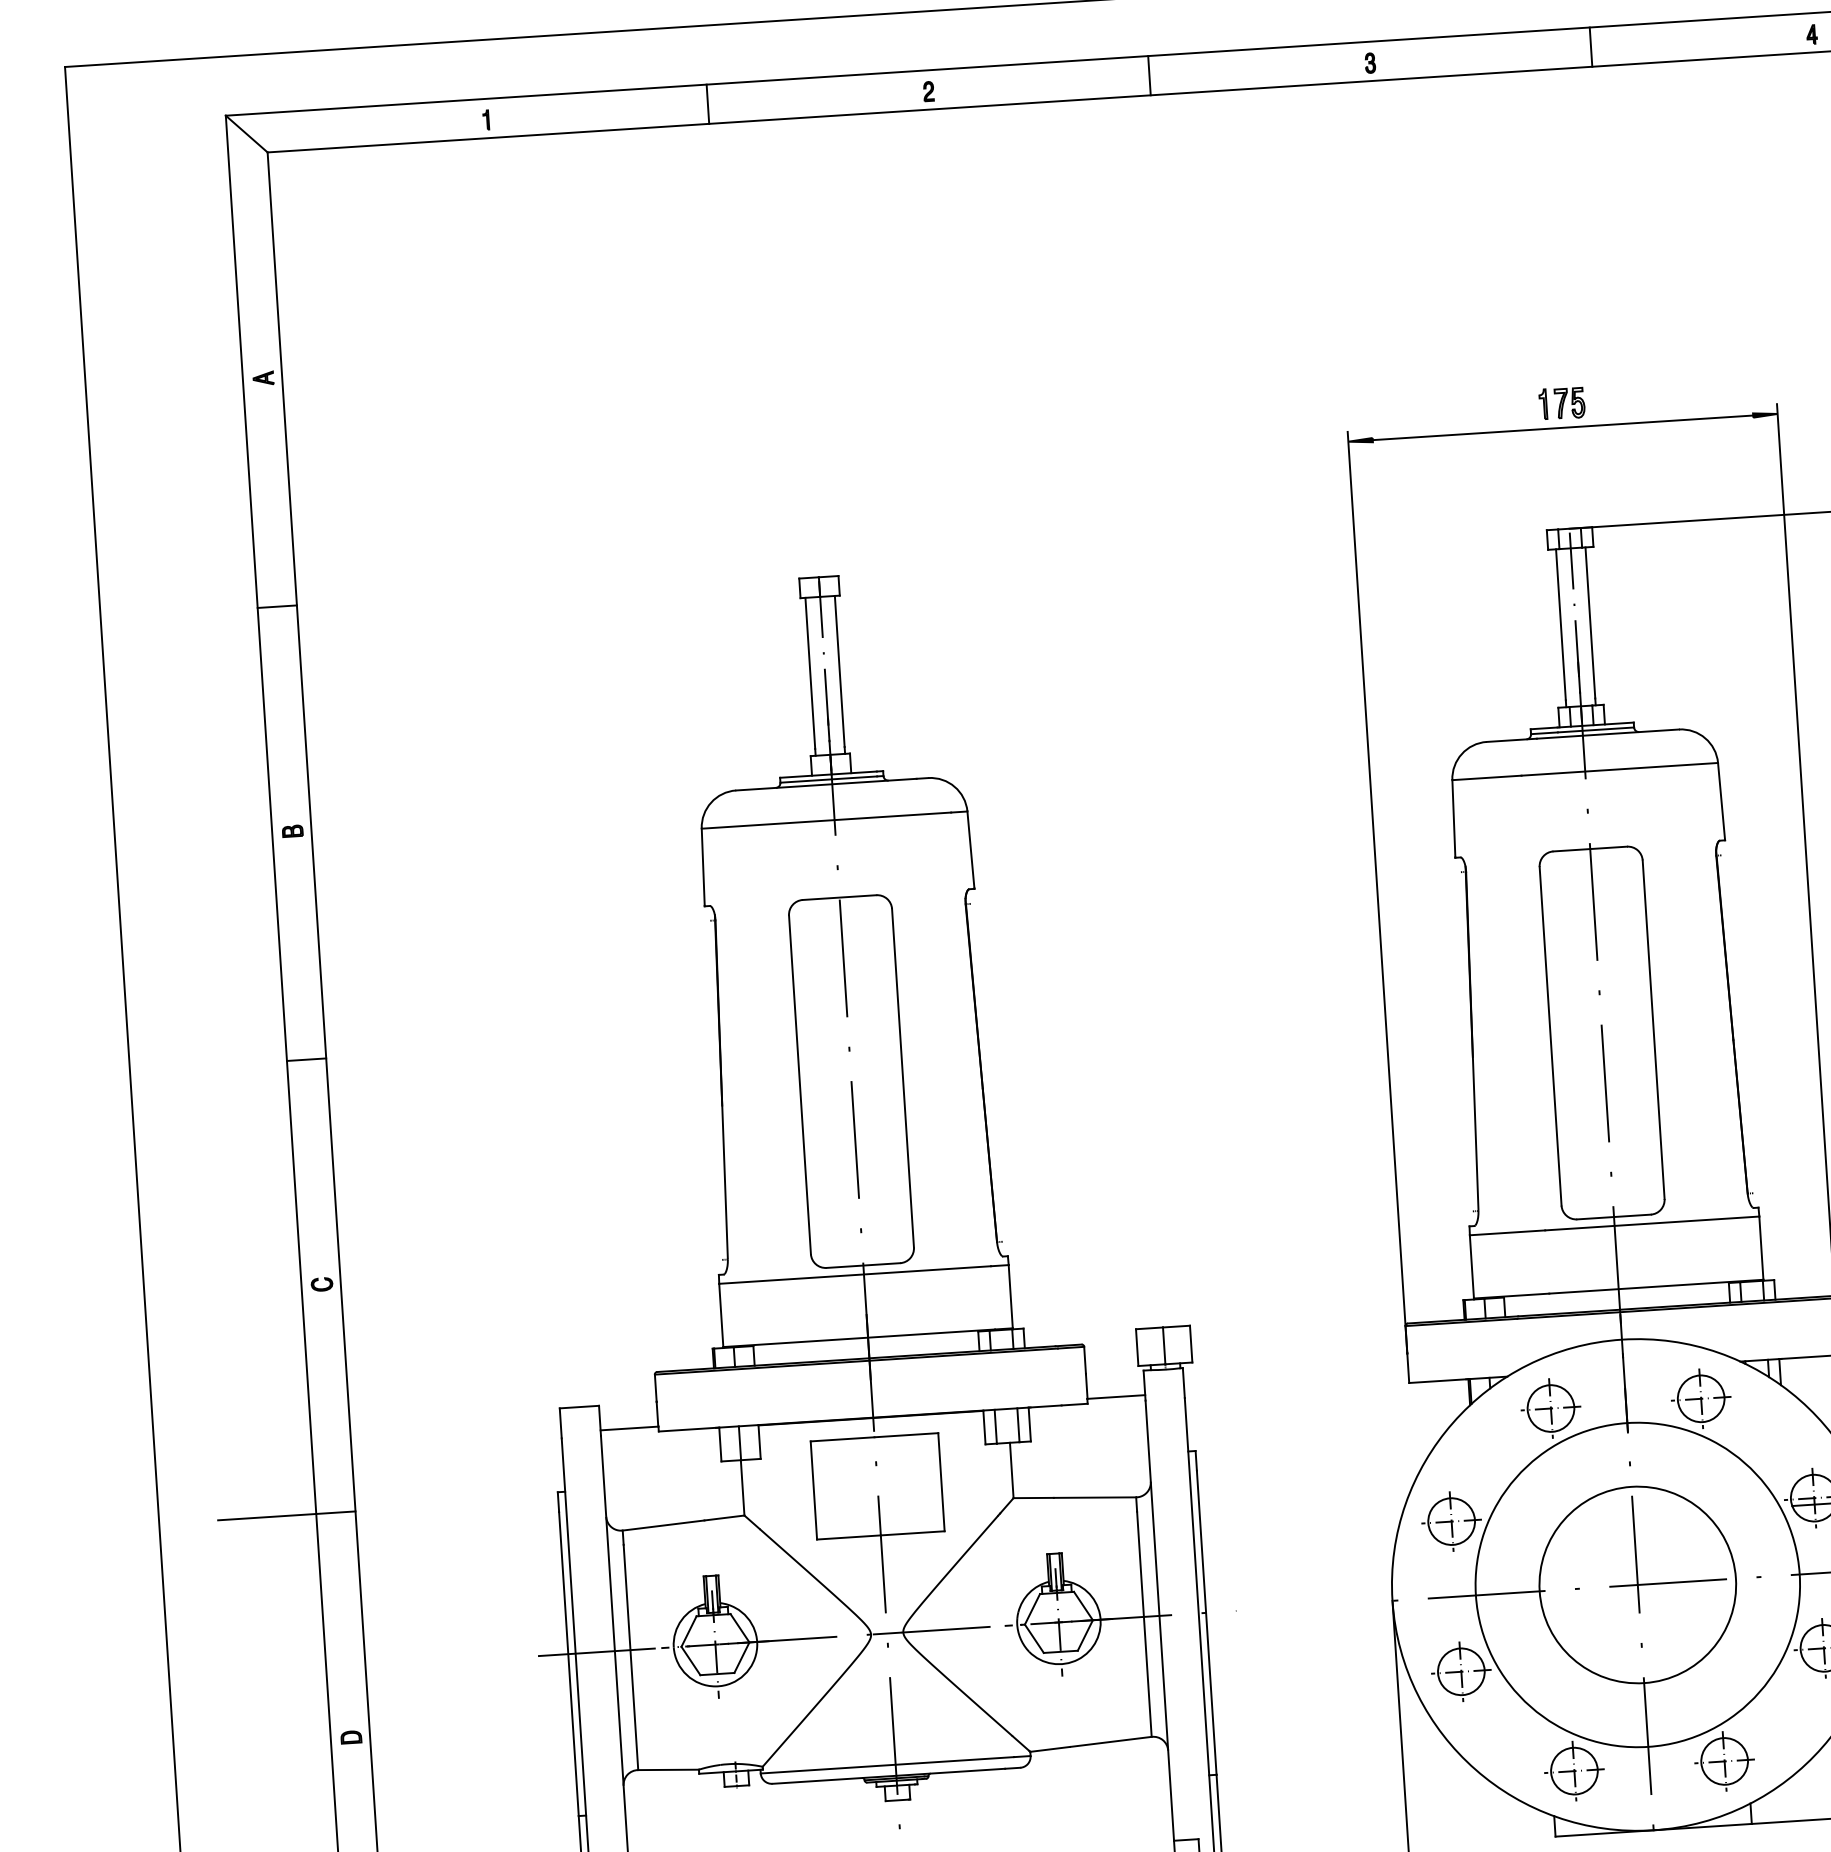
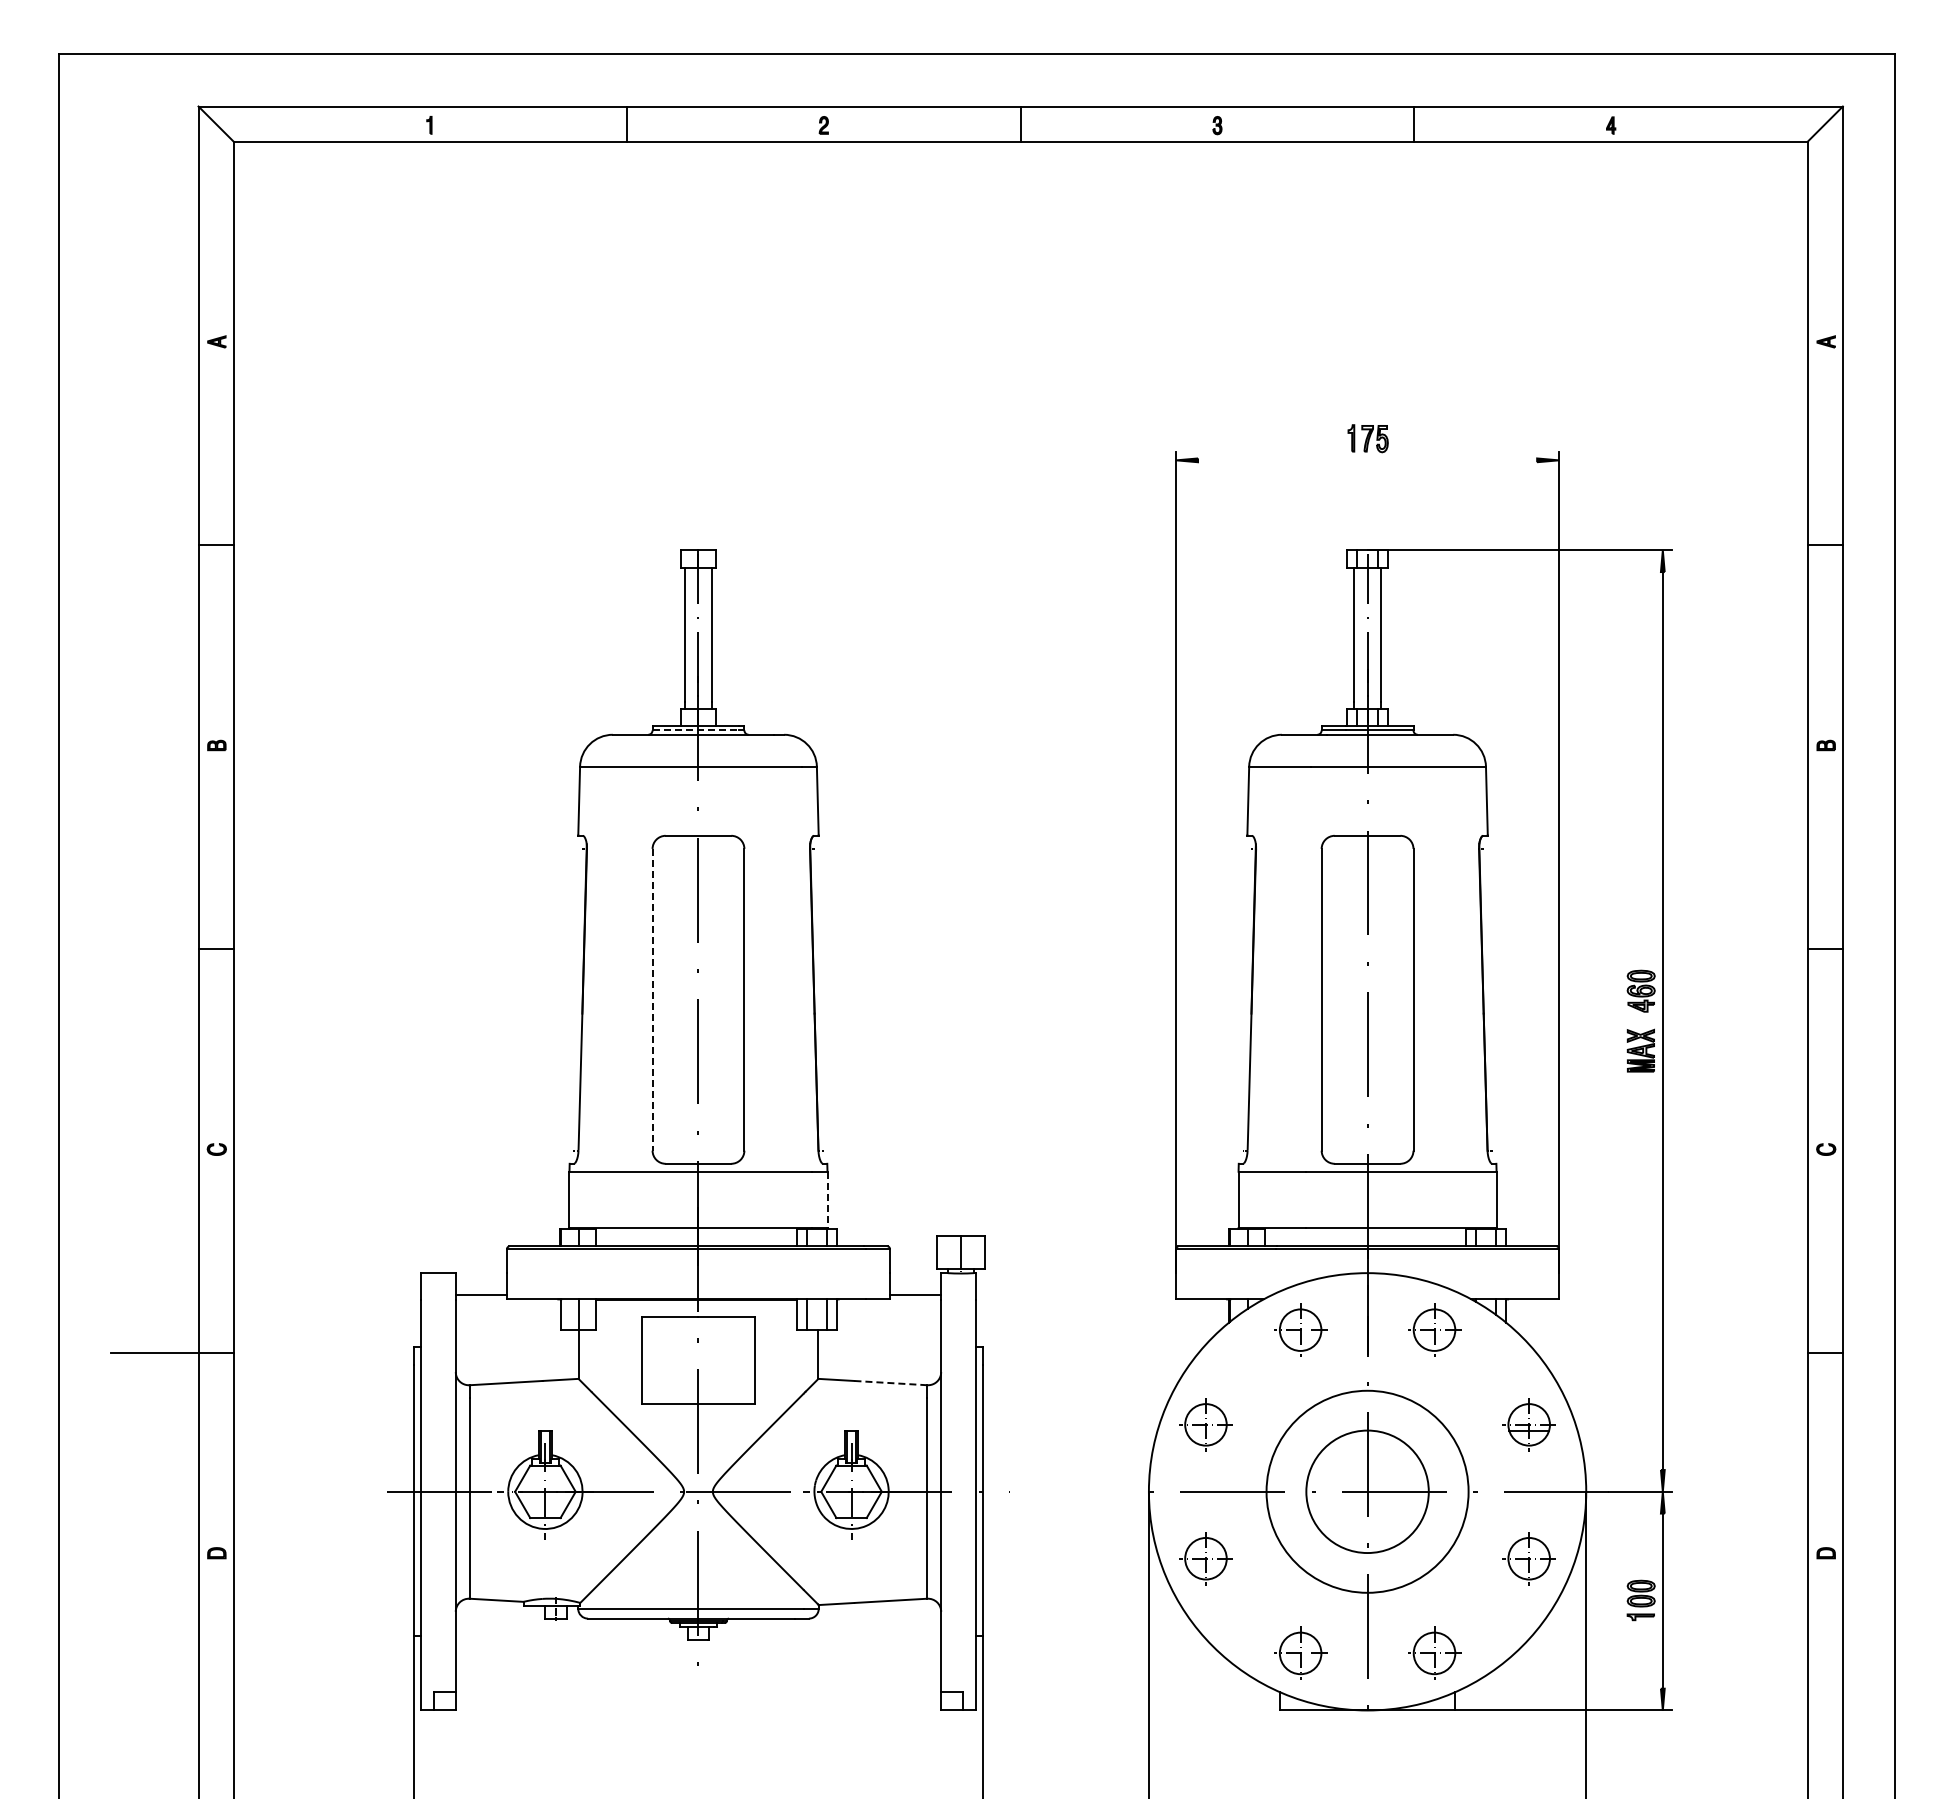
line: (1562, 428) -> (1367, 460), removed
line: (829, 779) -> (696, 730), solid -> dashed
line: (799, 1084) -> (652, 999), solid -> dashed
line: (1010, 1297) -> (827, 1200), solid -> dashed
line: (1094, 1498) -> (890, 1383), solid -> dashed
circle: (1637, 1584) -> (1367, 1491), size x0.7
circle: (1637, 1584) -> (1367, 1491), size x0.7

